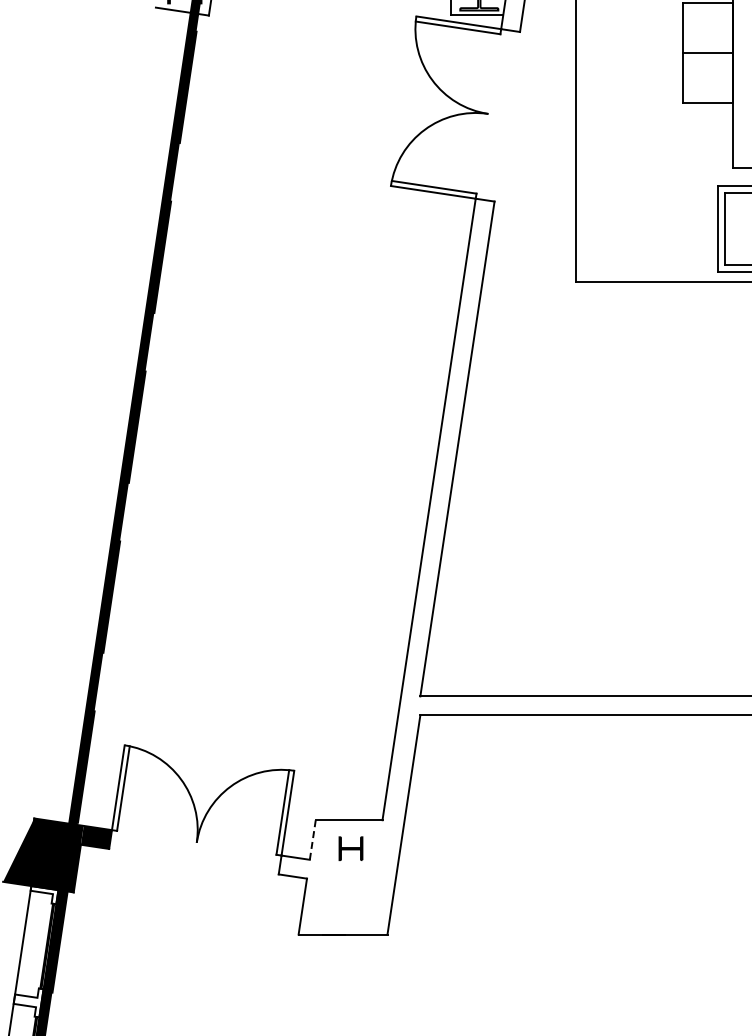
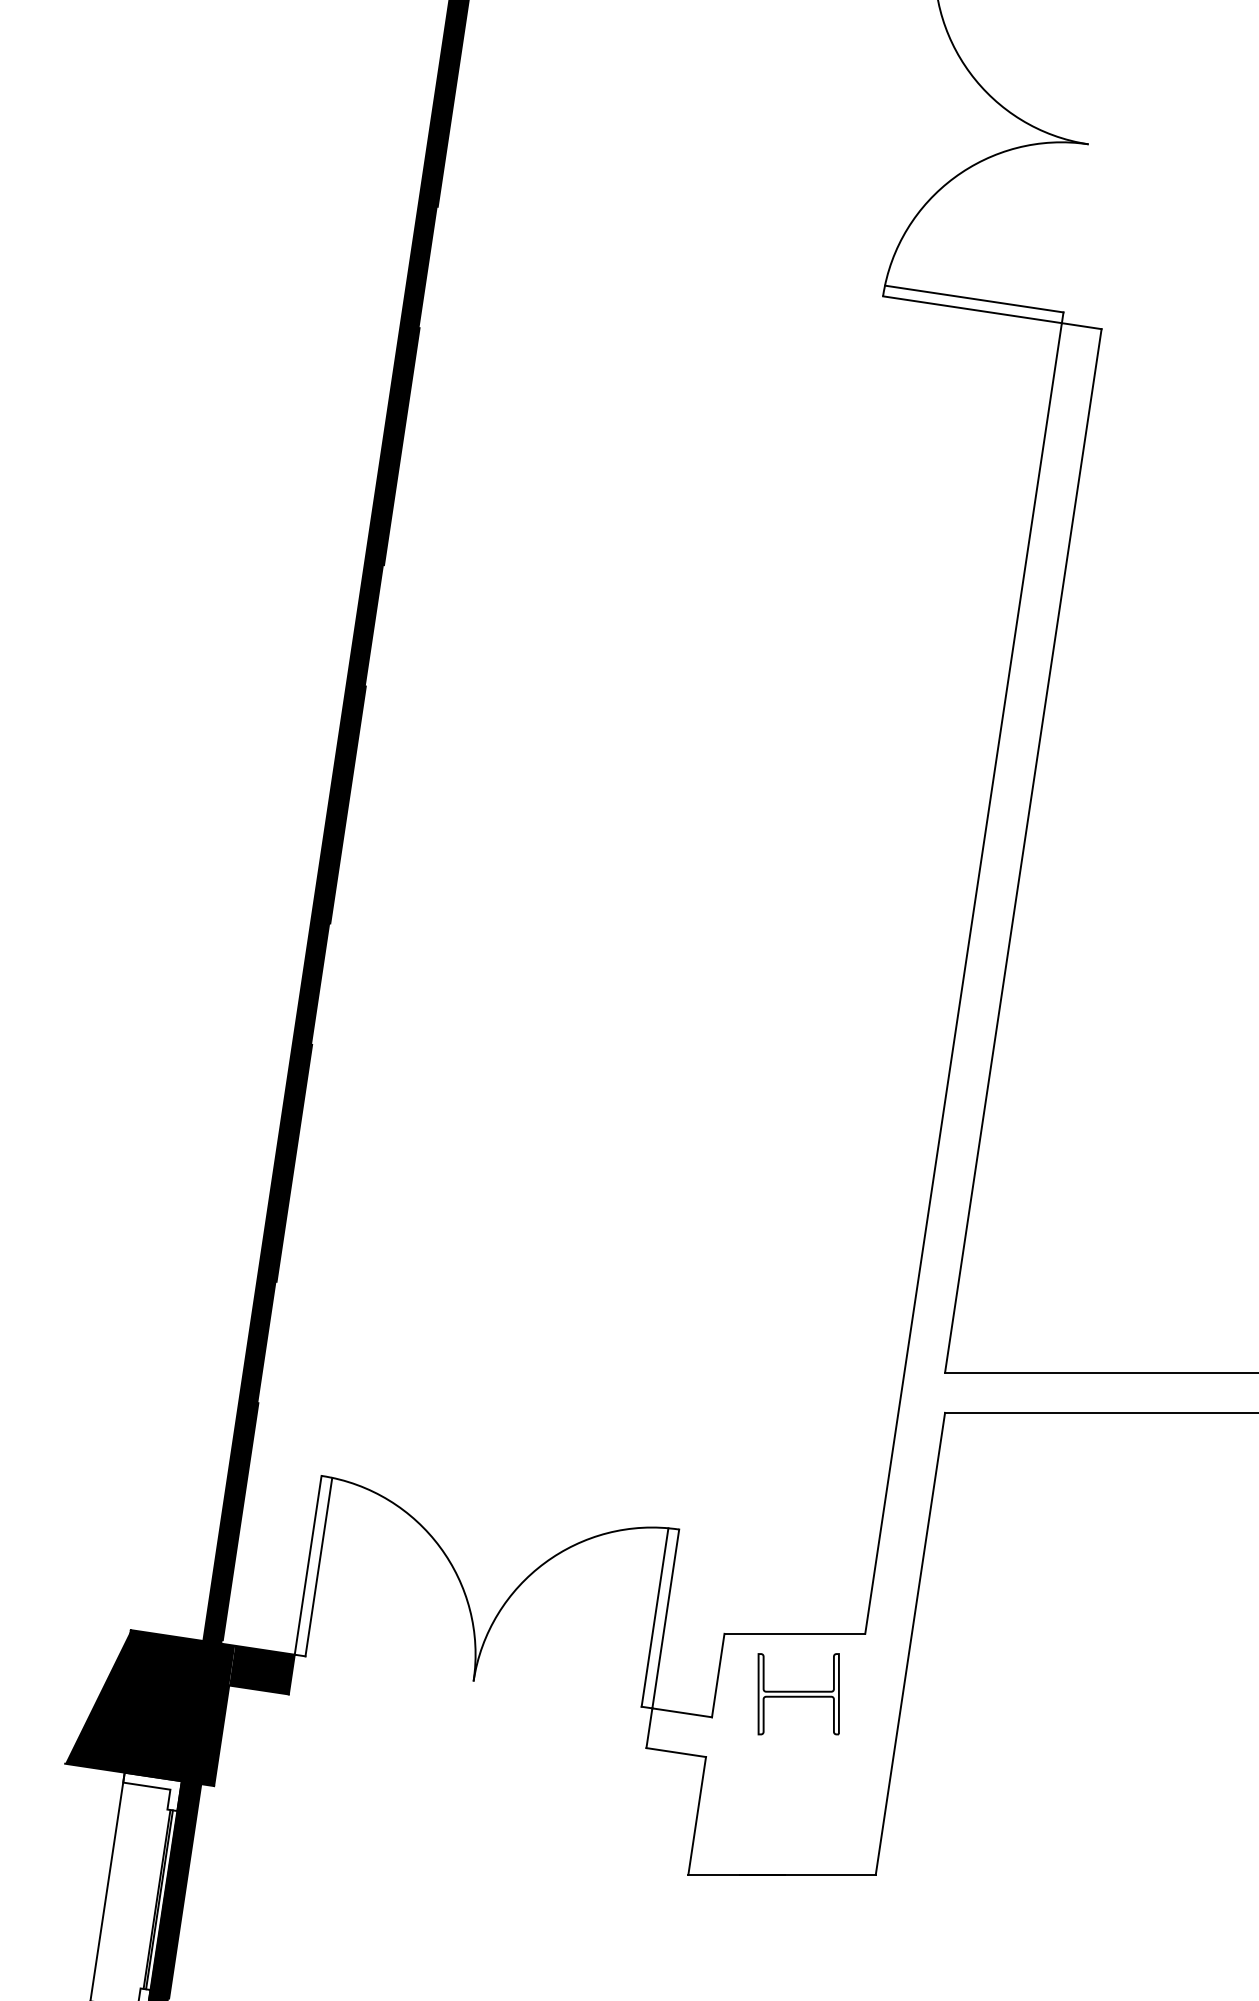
line: (312, 840) -> (717, 1676), dashed -> solid
part: (350, 848) -> (797, 1693), size x1.67

